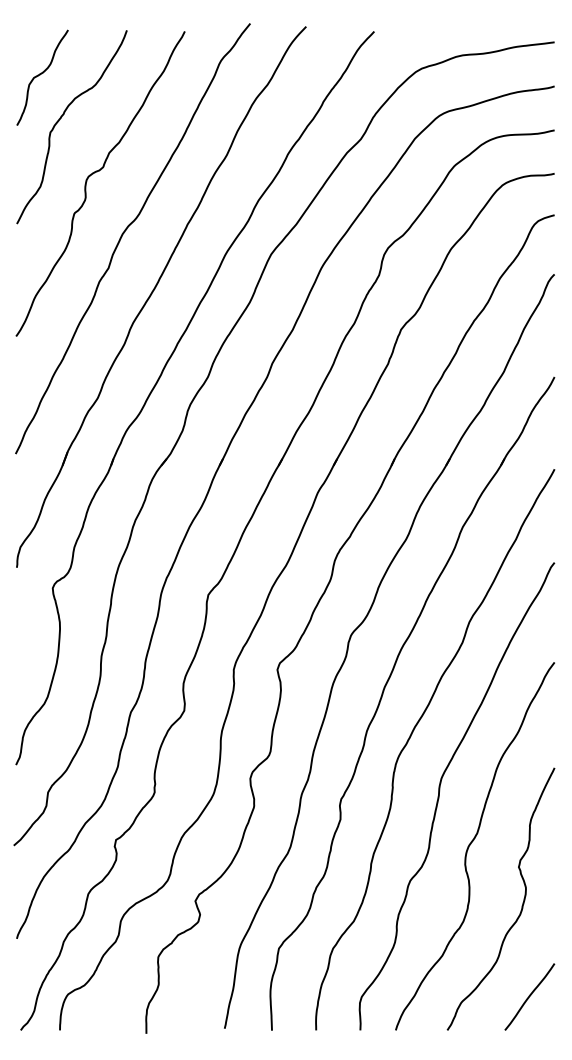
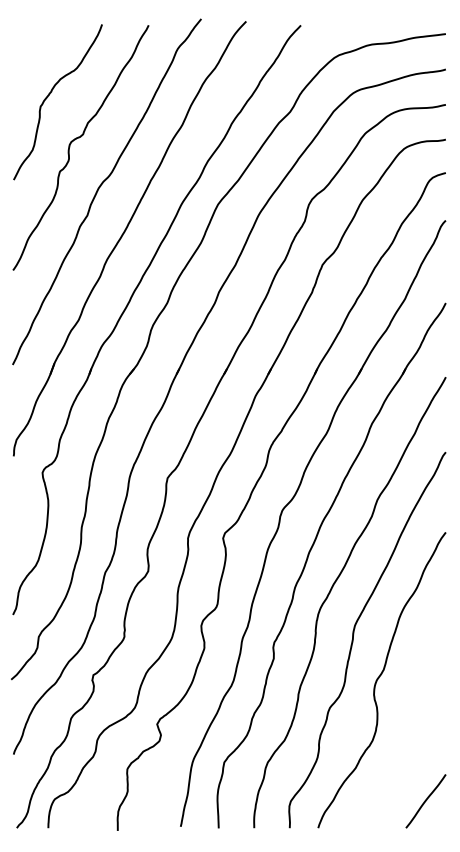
curve: (40, 75) -> (32, 60), removed
curve: (521, 905) -> (419, 727), removed

